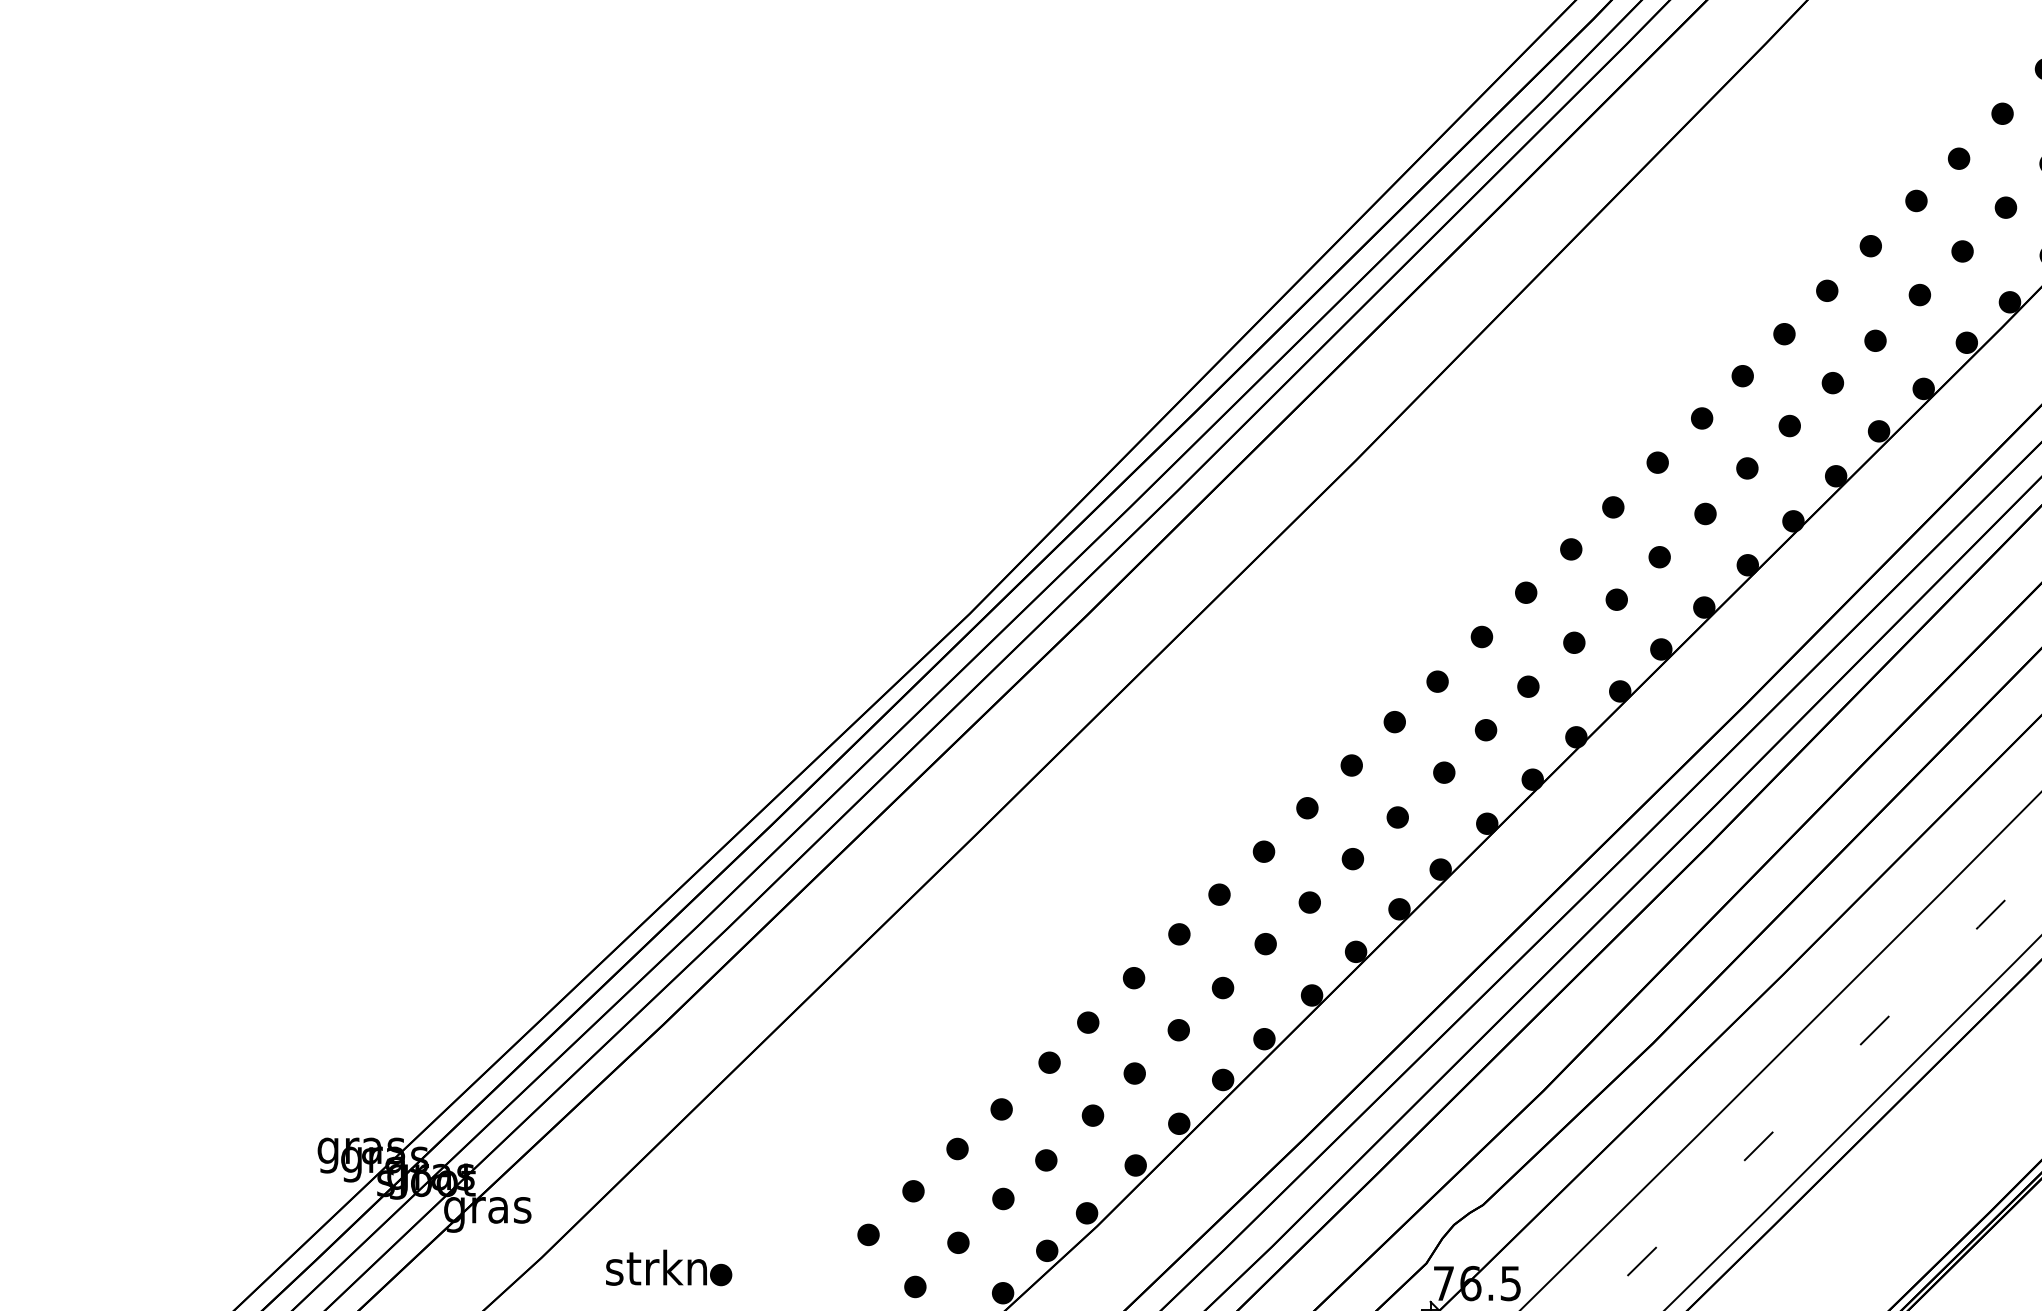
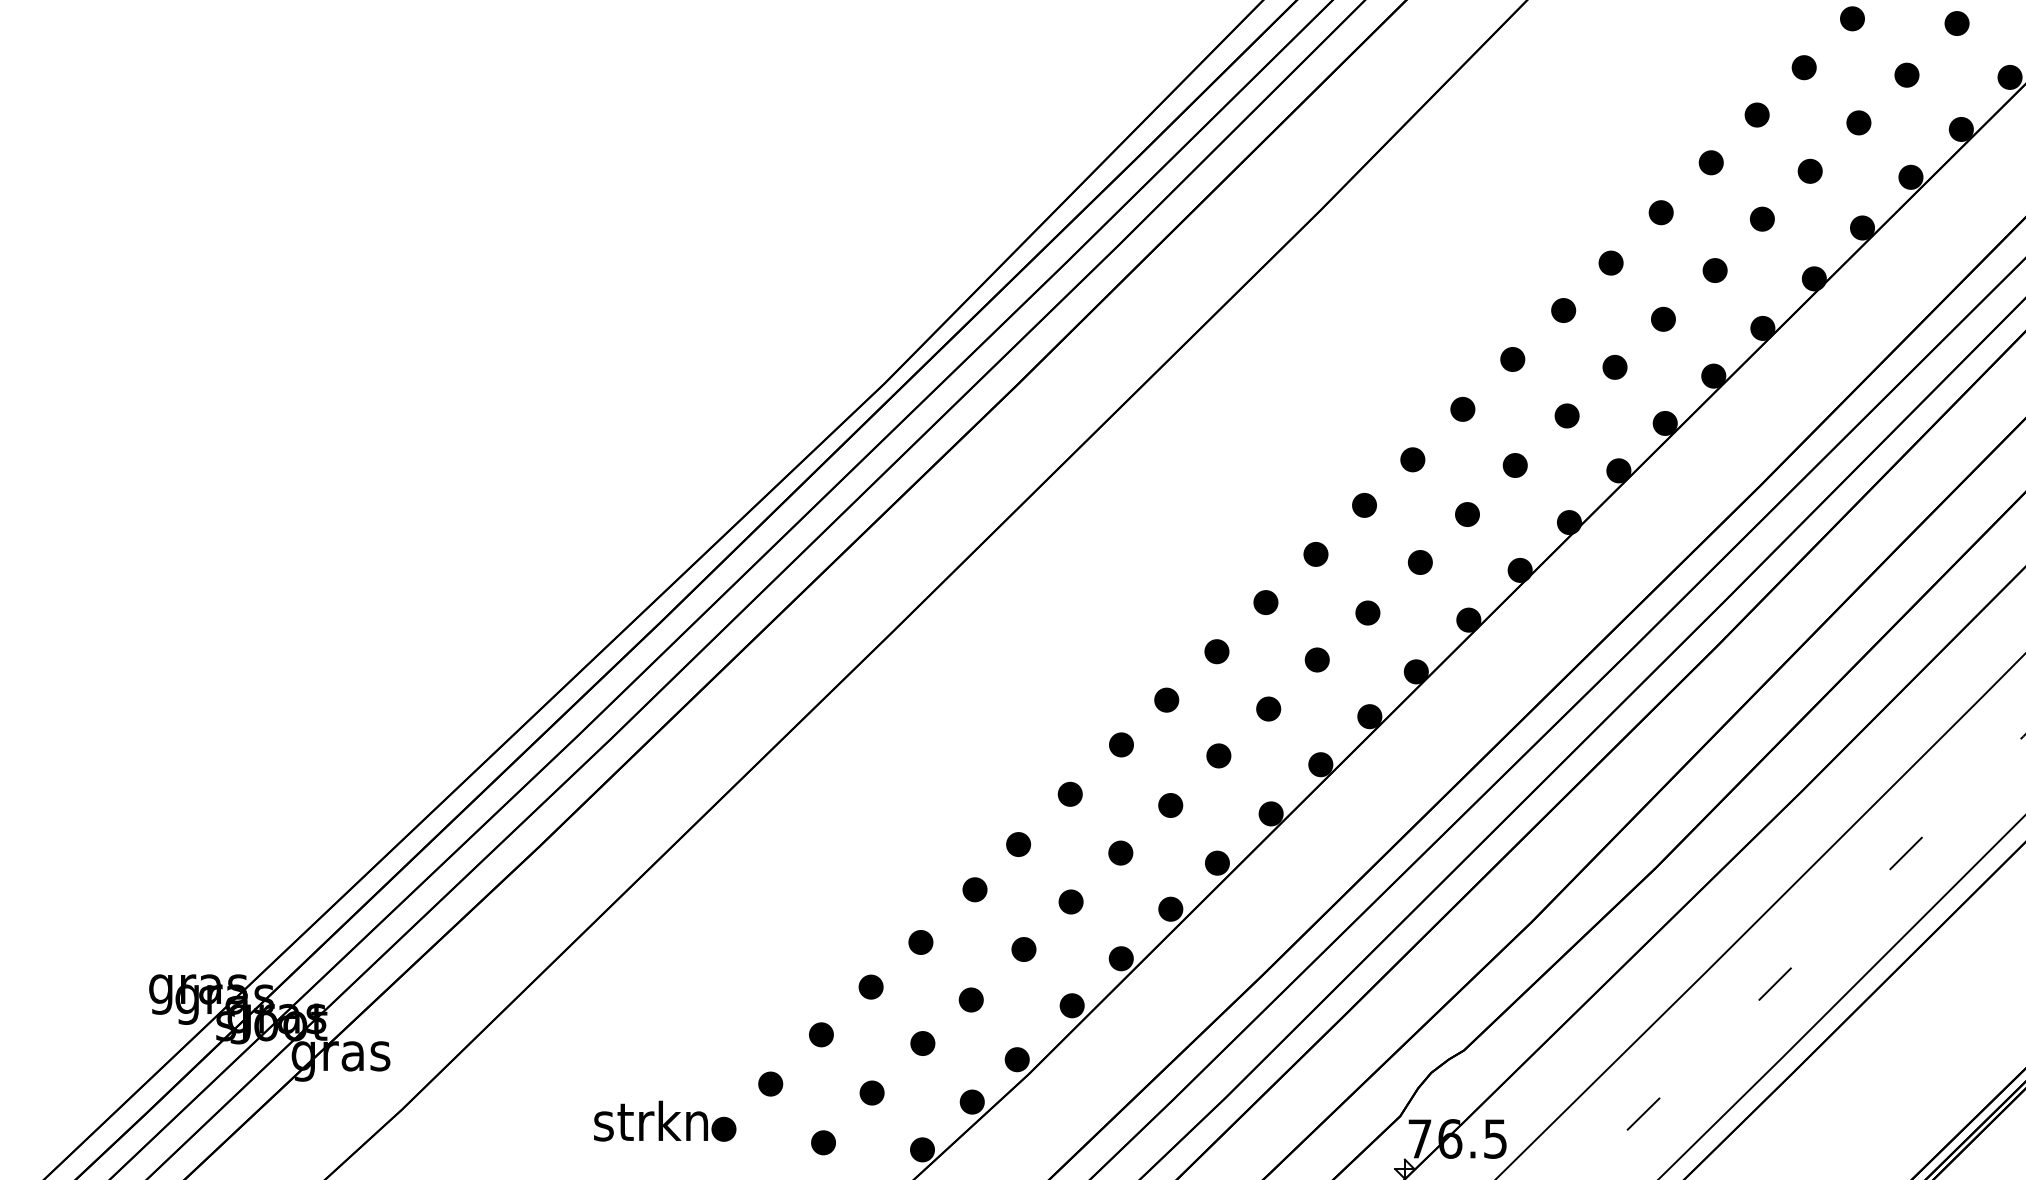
part: (669, 1267) -> (665, 1120), moved

